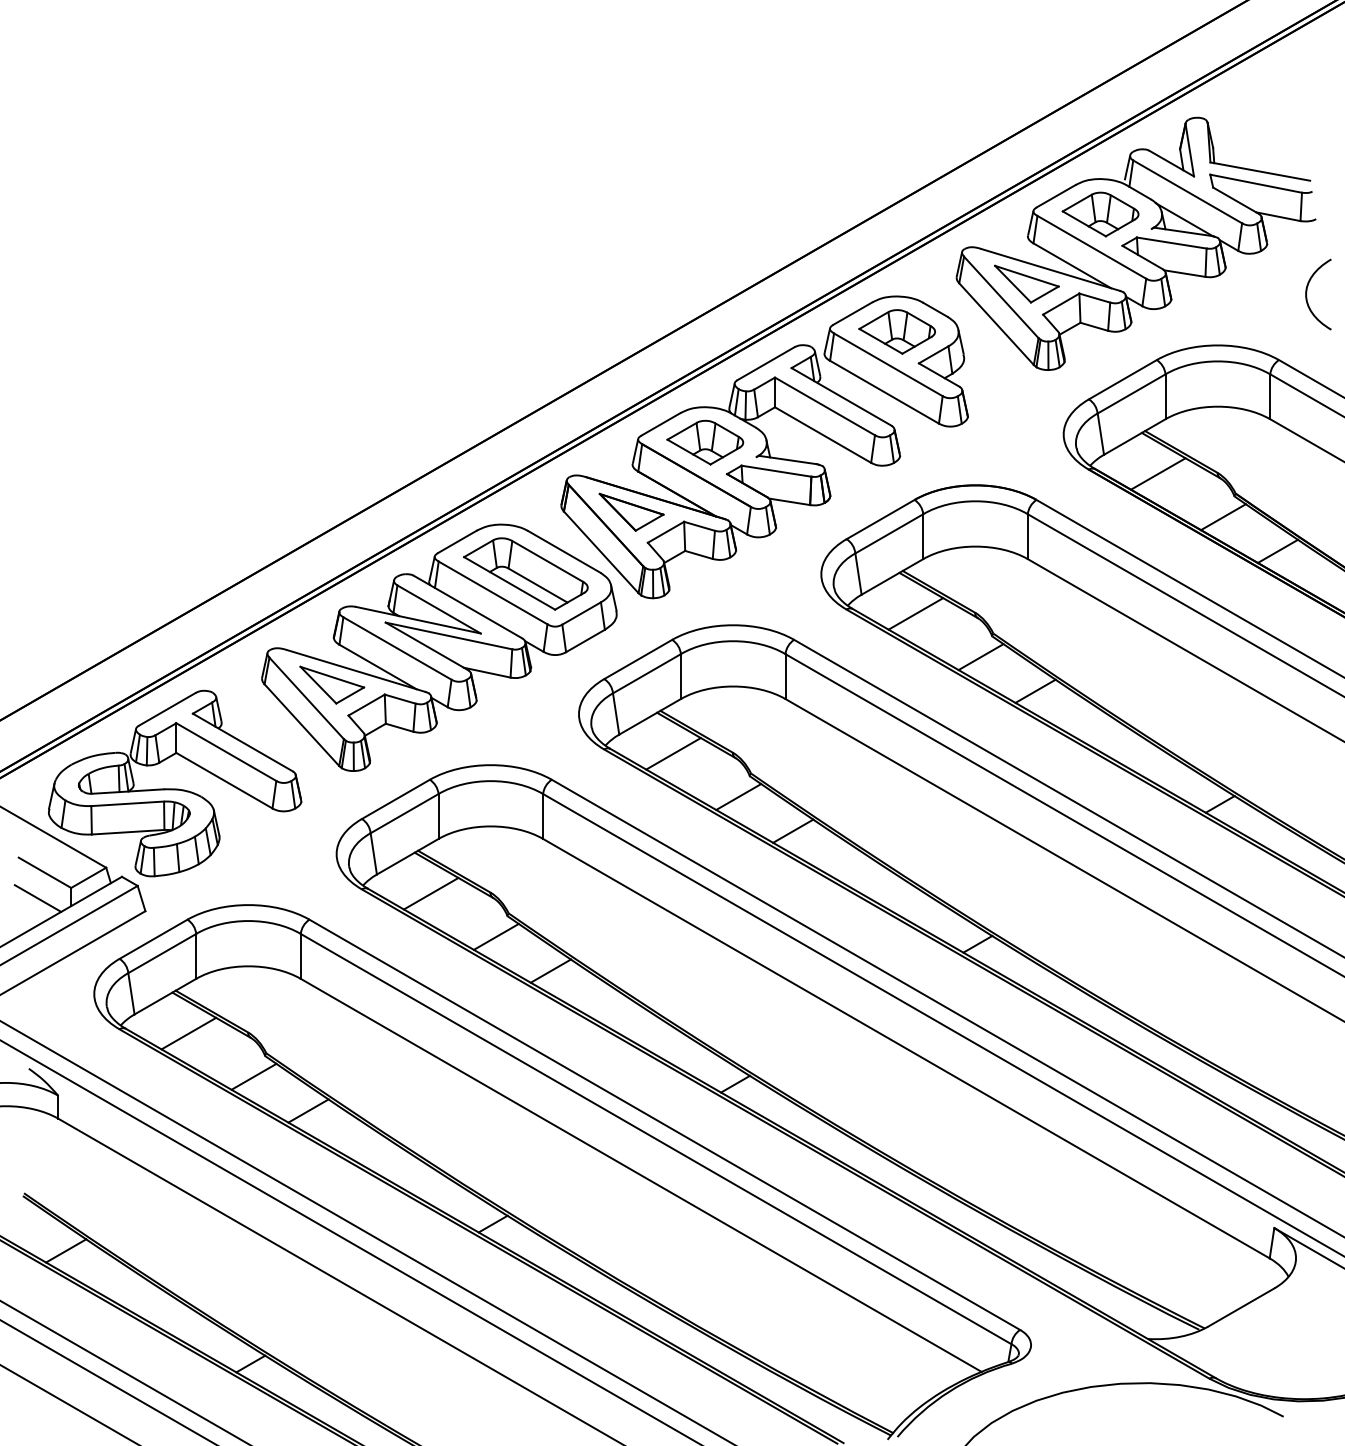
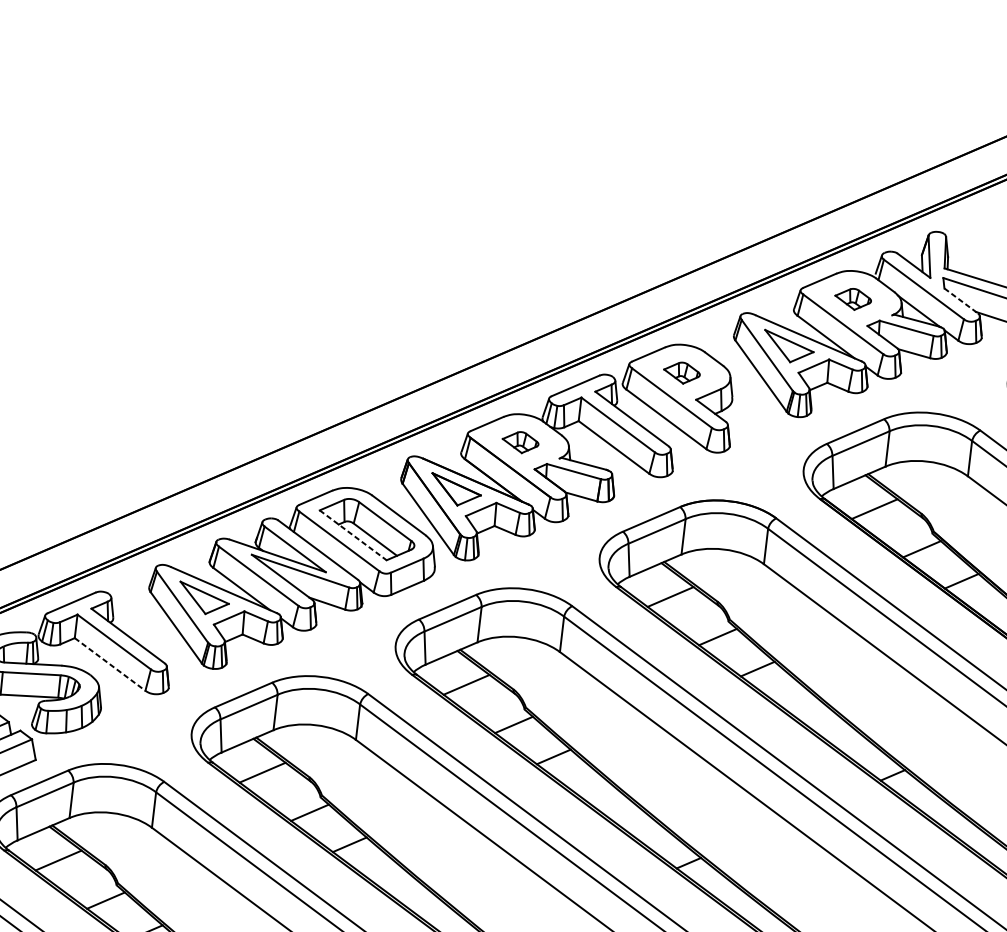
line: (1236, 200) -> (961, 300), solid -> dashed
part: (1100, 214) -> (853, 299), size x0.6
part: (896, 331) -> (681, 372), size x0.6
part: (705, 442) -> (520, 442), size x0.6
line: (509, 583) -> (353, 535), solid -> dashed
line: (224, 780) -> (110, 664), solid -> dashed

